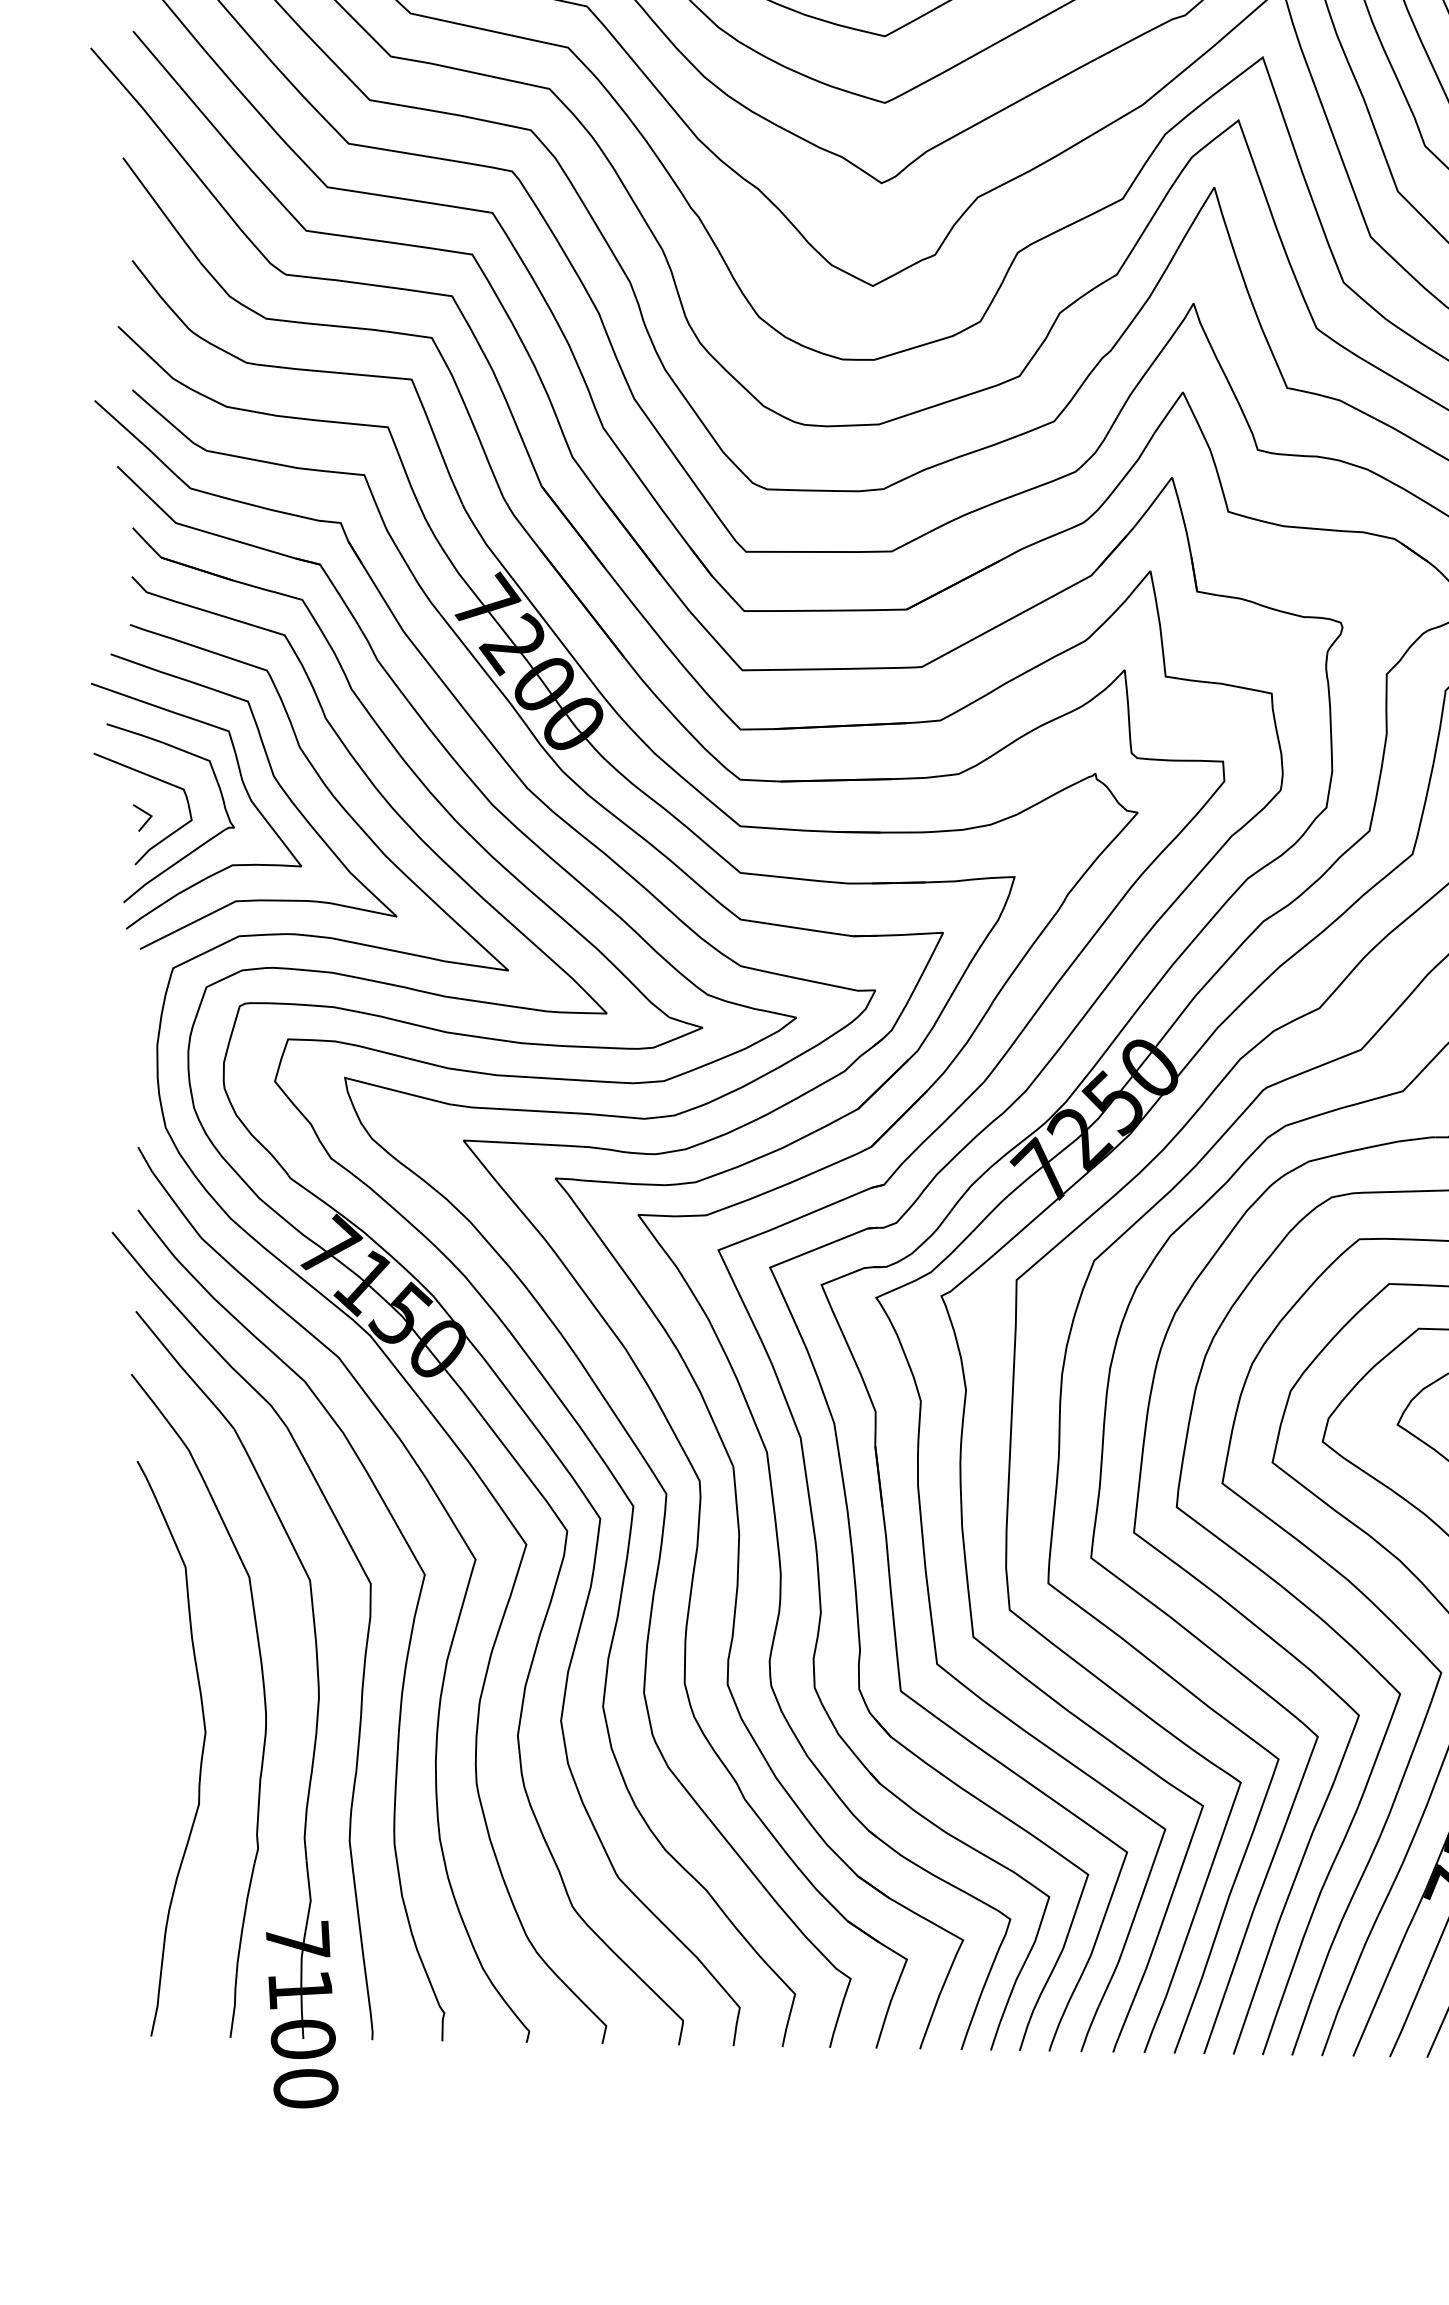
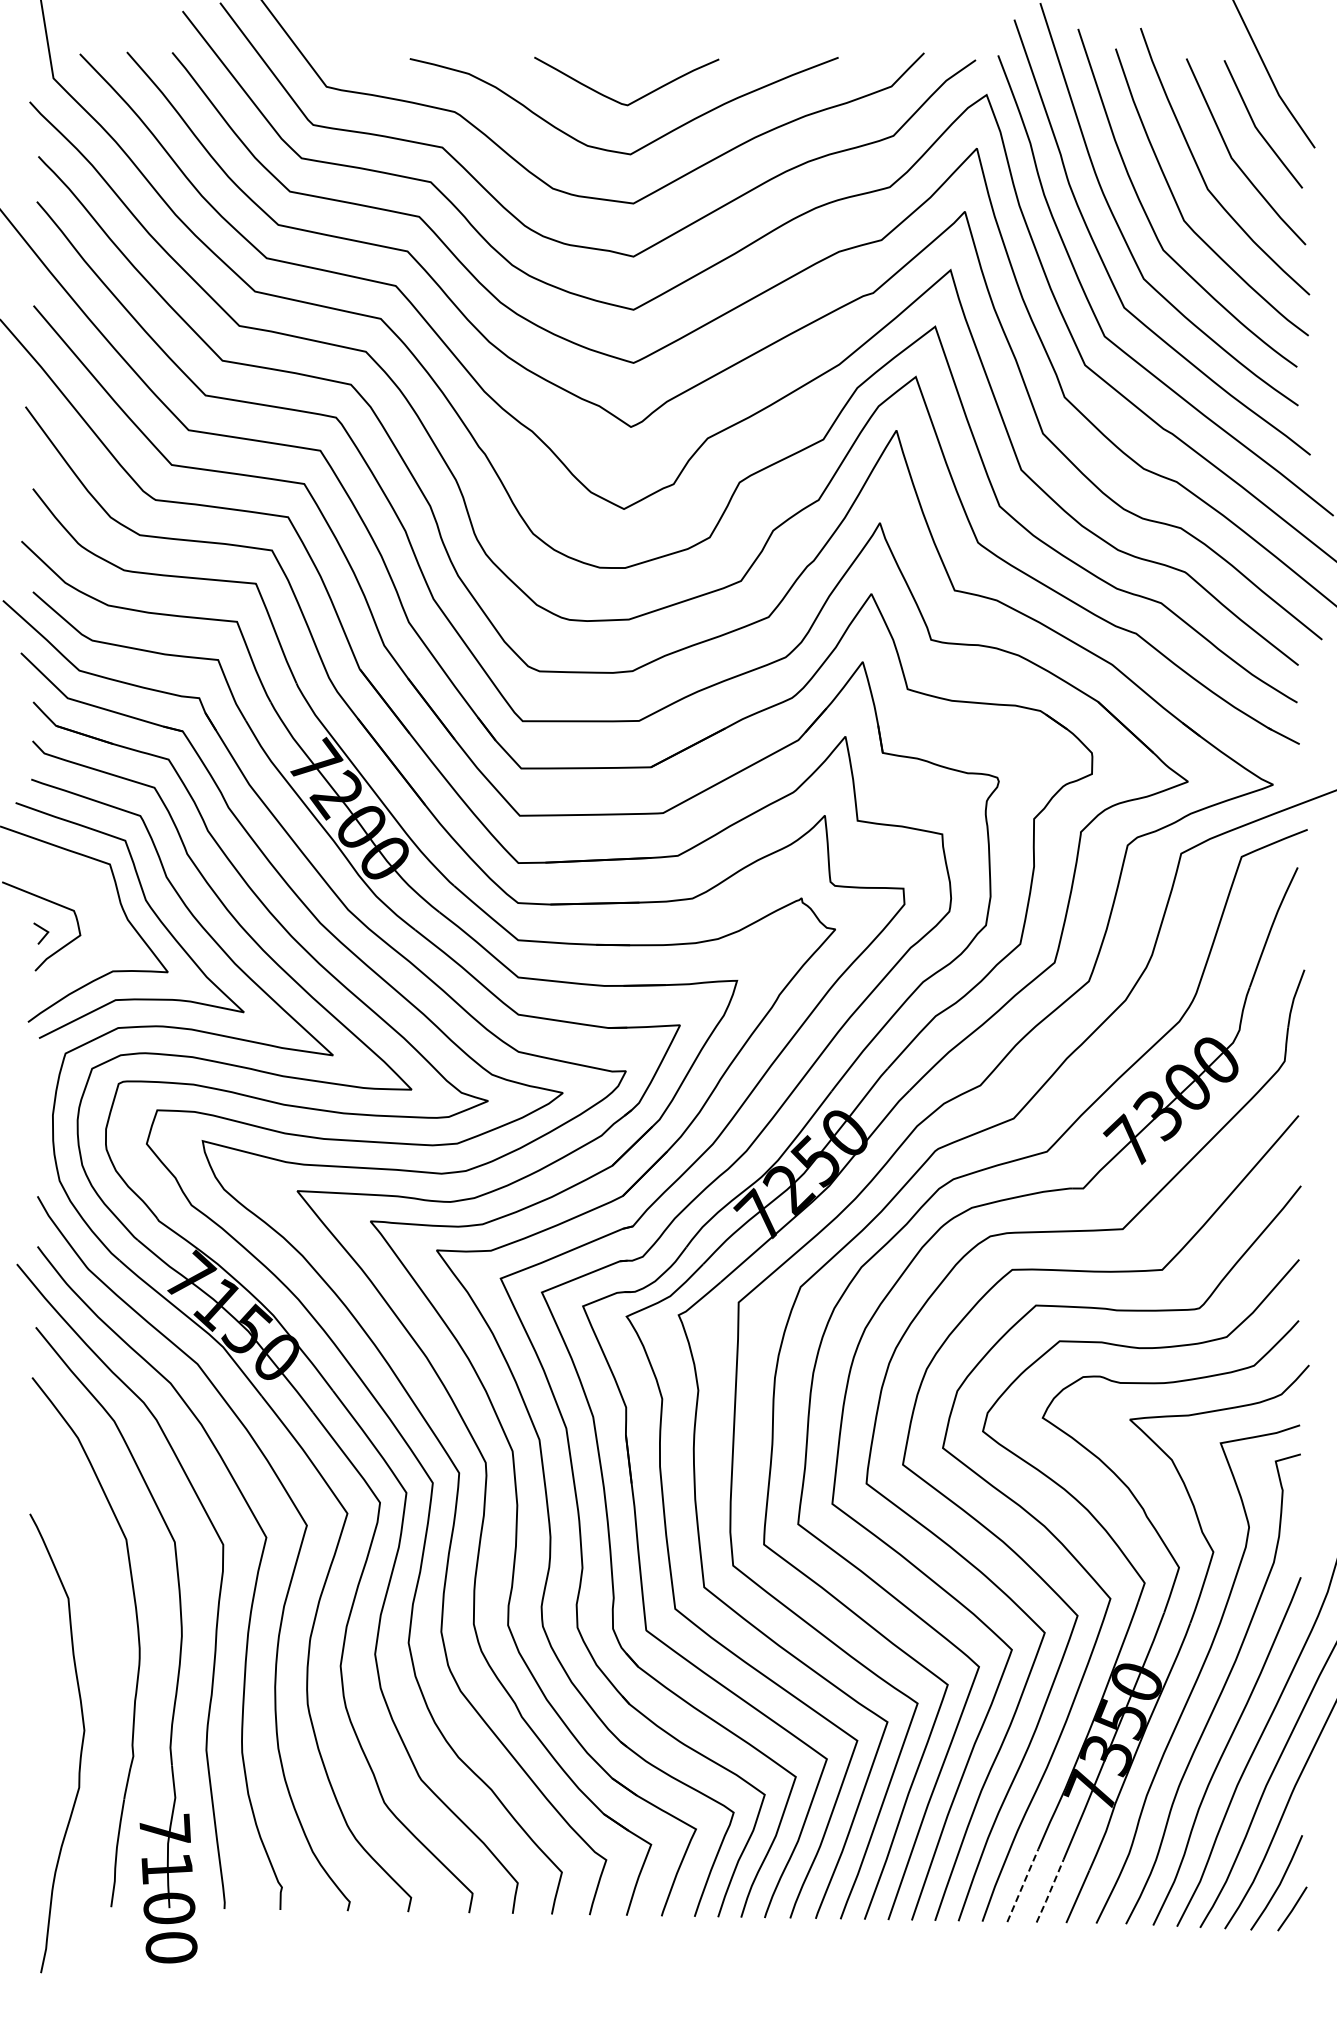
curve: (195, 847) -> (83, 957), removed
curve: (200, 1756) -> (80, 1749), moved
line: (1373, 2009) -> (1023, 1884), solid -> dashed
line: (1407, 2018) -> (1050, 1891), solid -> dashed

